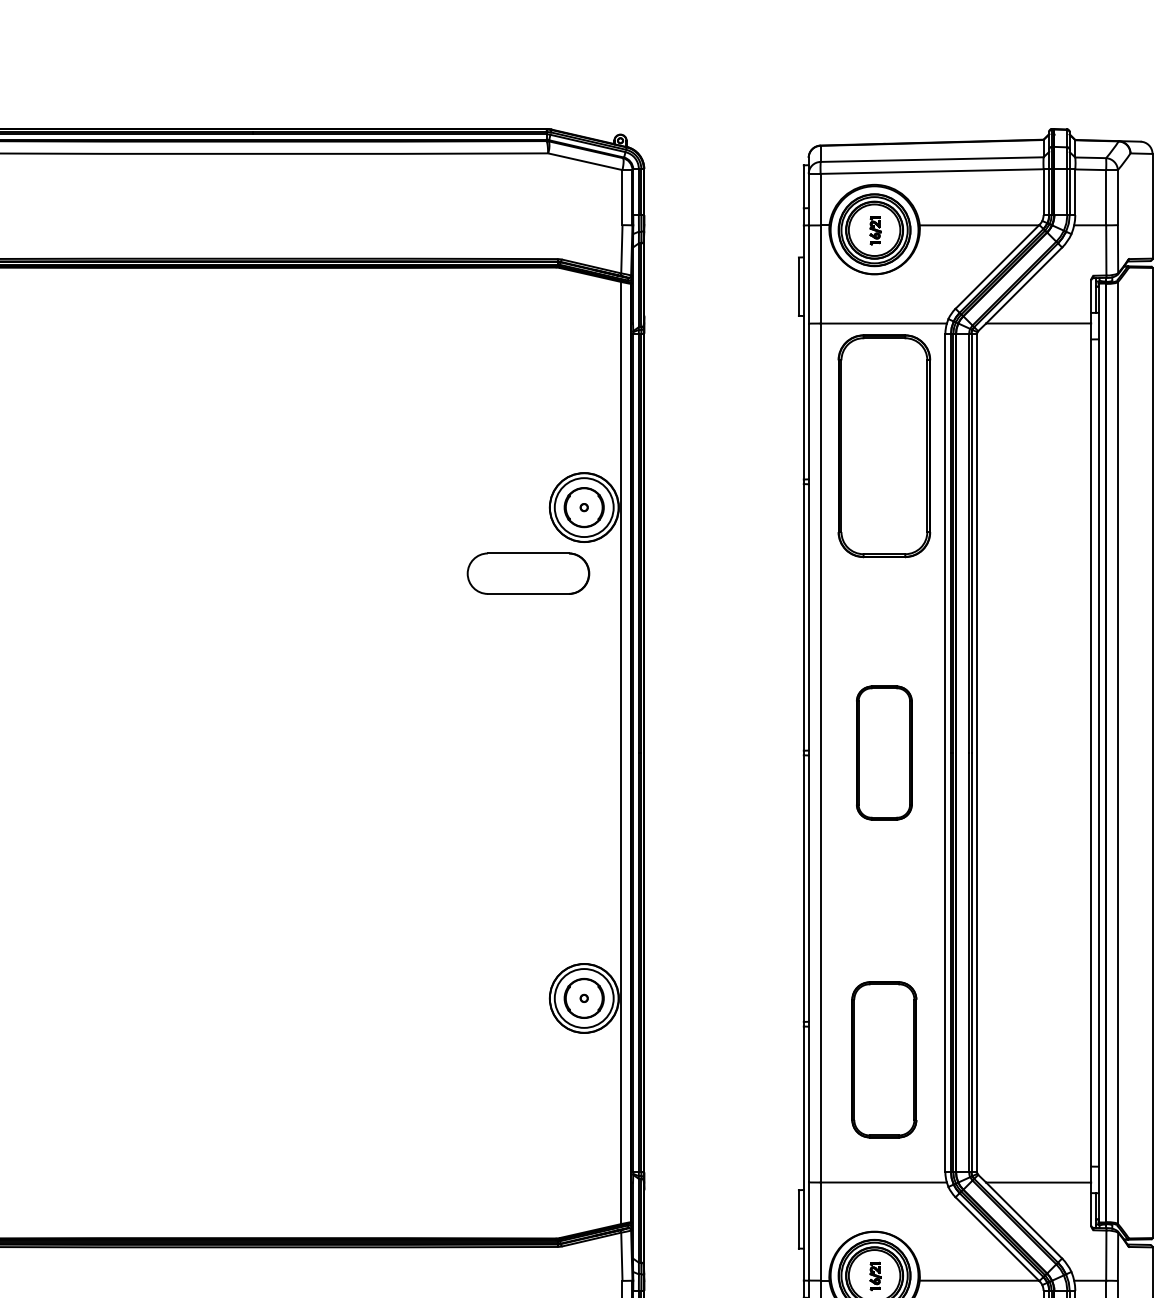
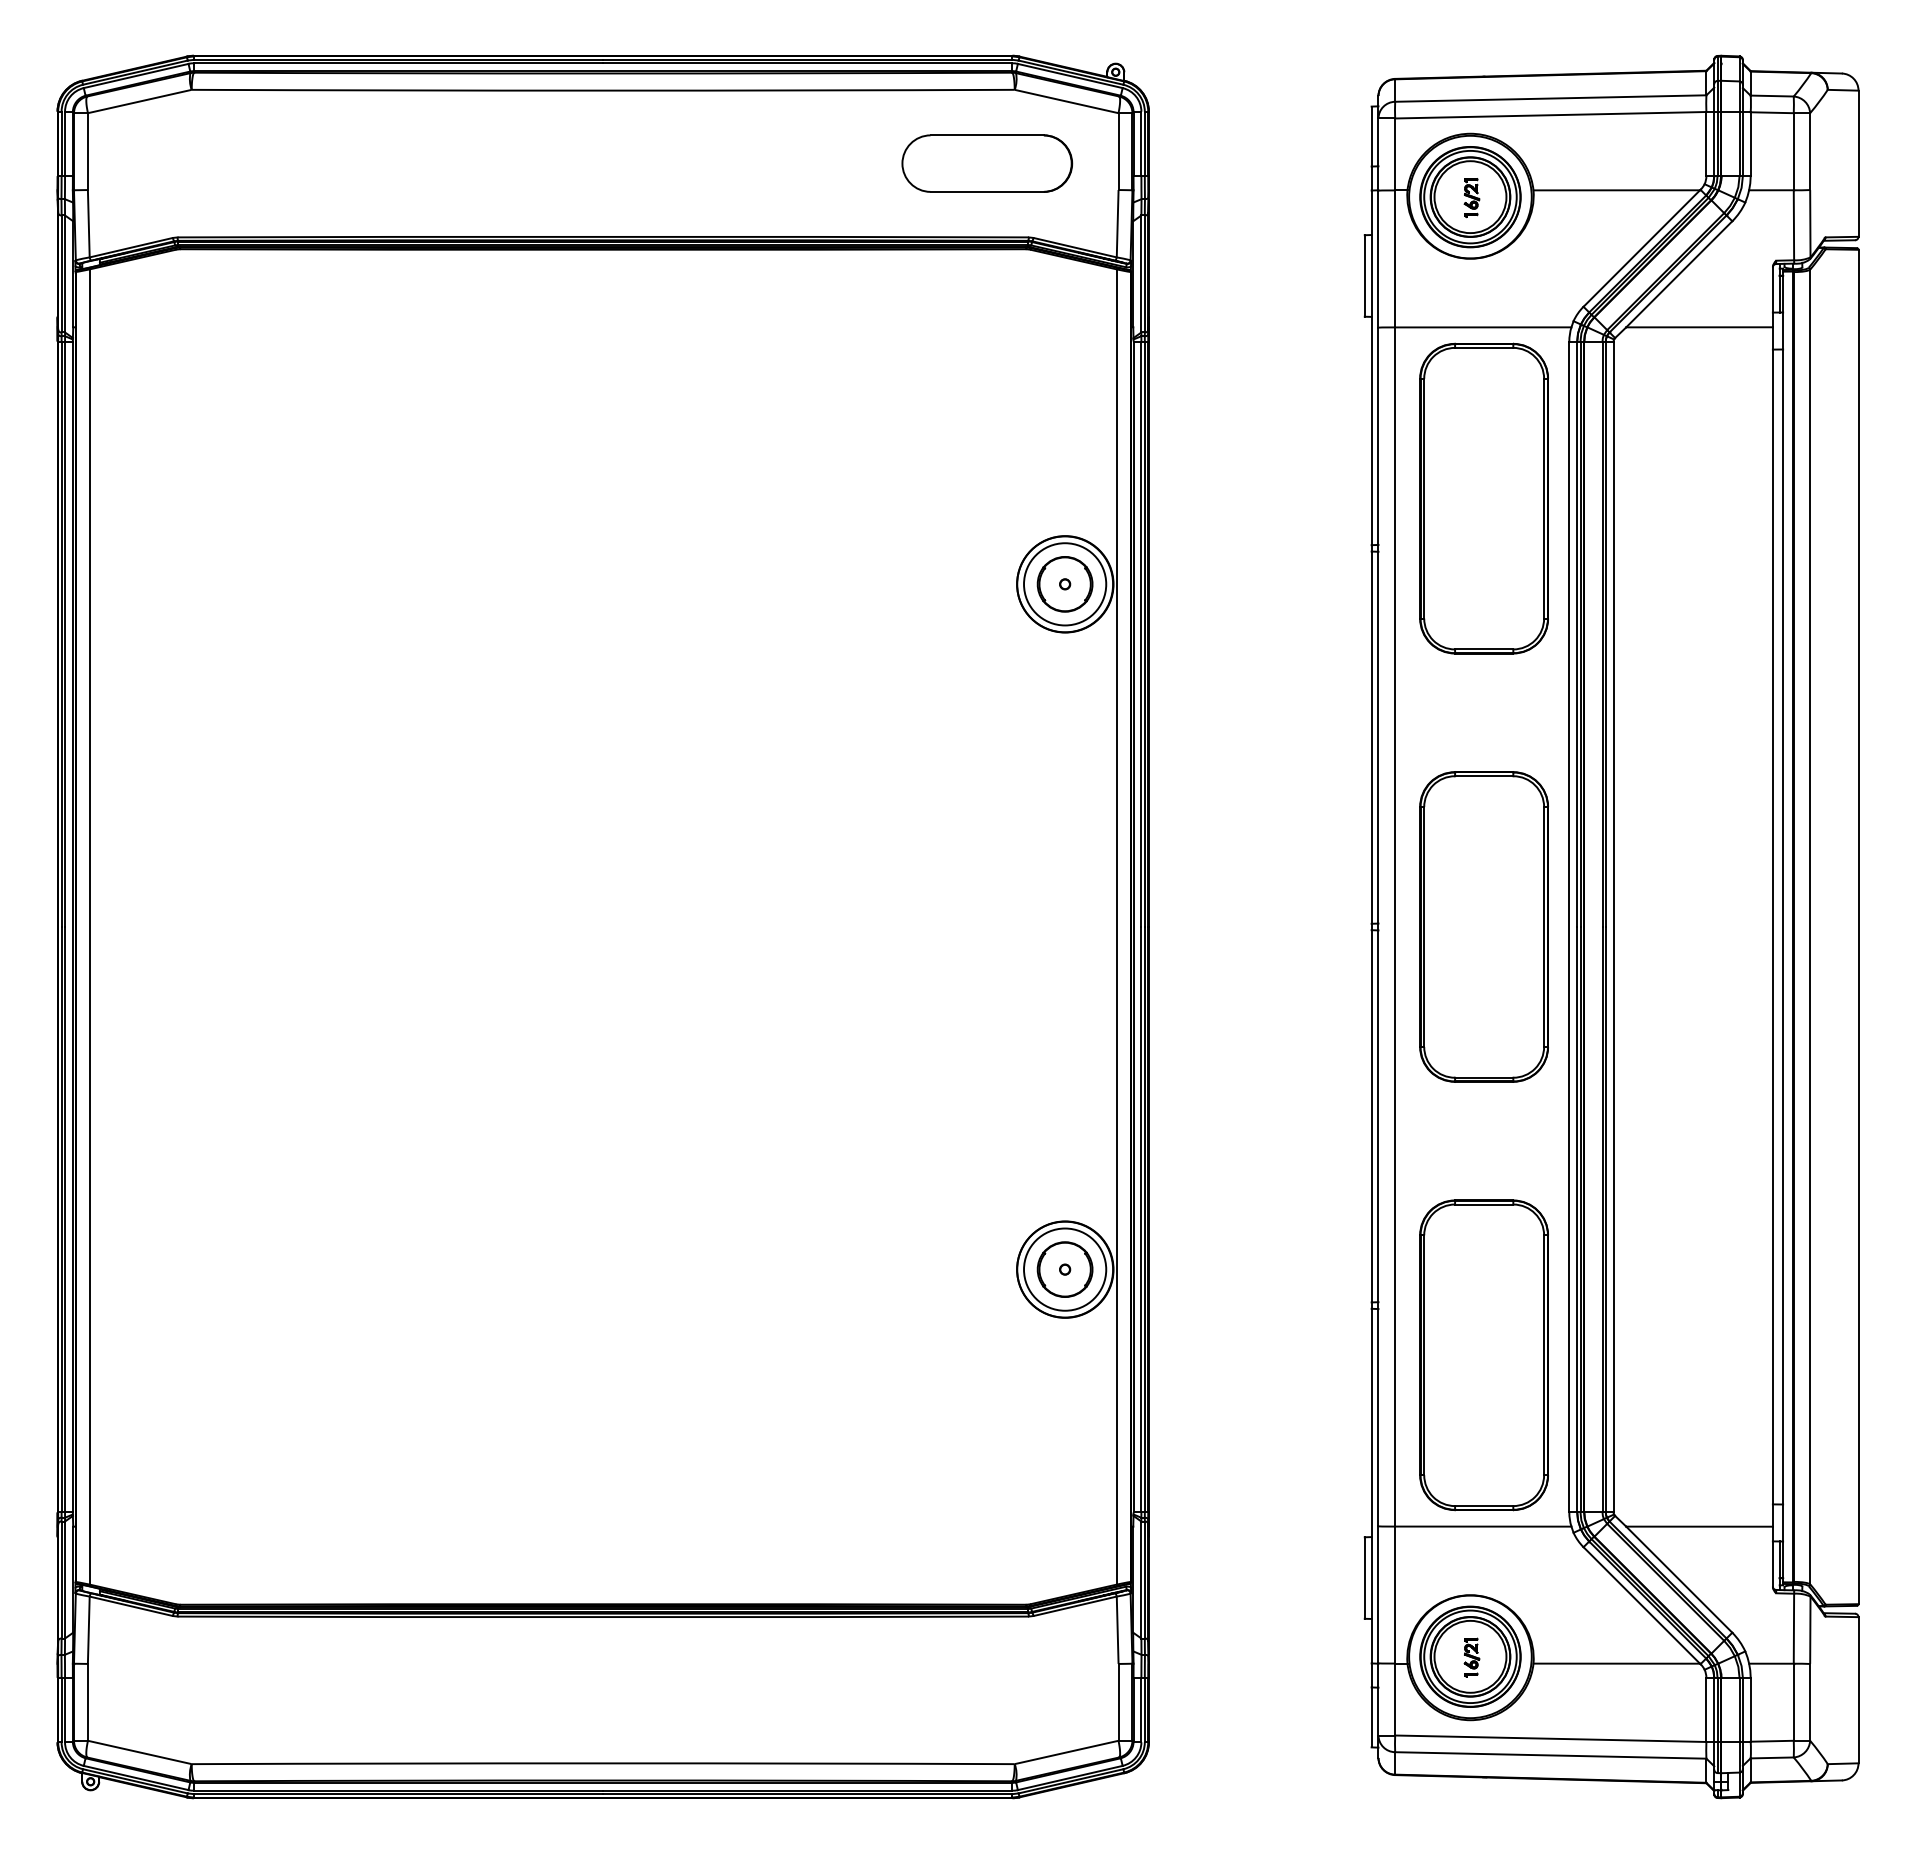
part: (528, 573) -> (987, 163), moved
part: (883, 752) -> (1483, 926), size x1.67
part: (883, 1059) -> (1483, 1355), size x1.43

